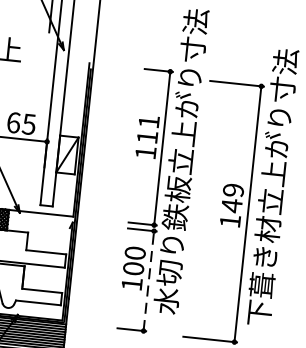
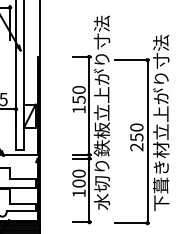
text: (147, 128) -> (78, 94), 111 -> 150
text: (231, 205) -> (136, 137), 149 -> 250
line: (148, 281) -> (89, 190), dashed -> solid

